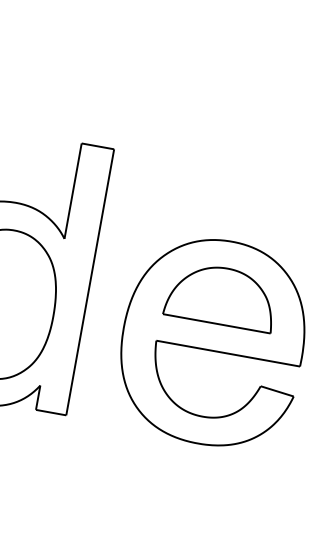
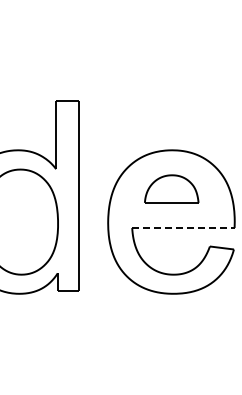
part: (221, 295) -> (171, 188), size x0.7
line: (228, 354) -> (183, 228), solid -> dashed

